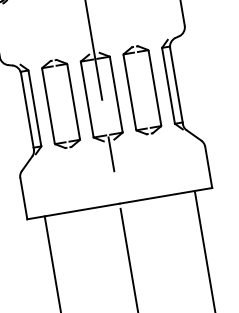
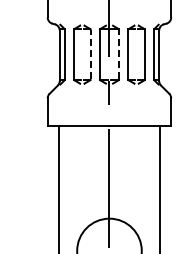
line: (116, 94) -> (119, 54), solid -> dashed
line: (73, 101) -> (90, 54), solid -> dashed

